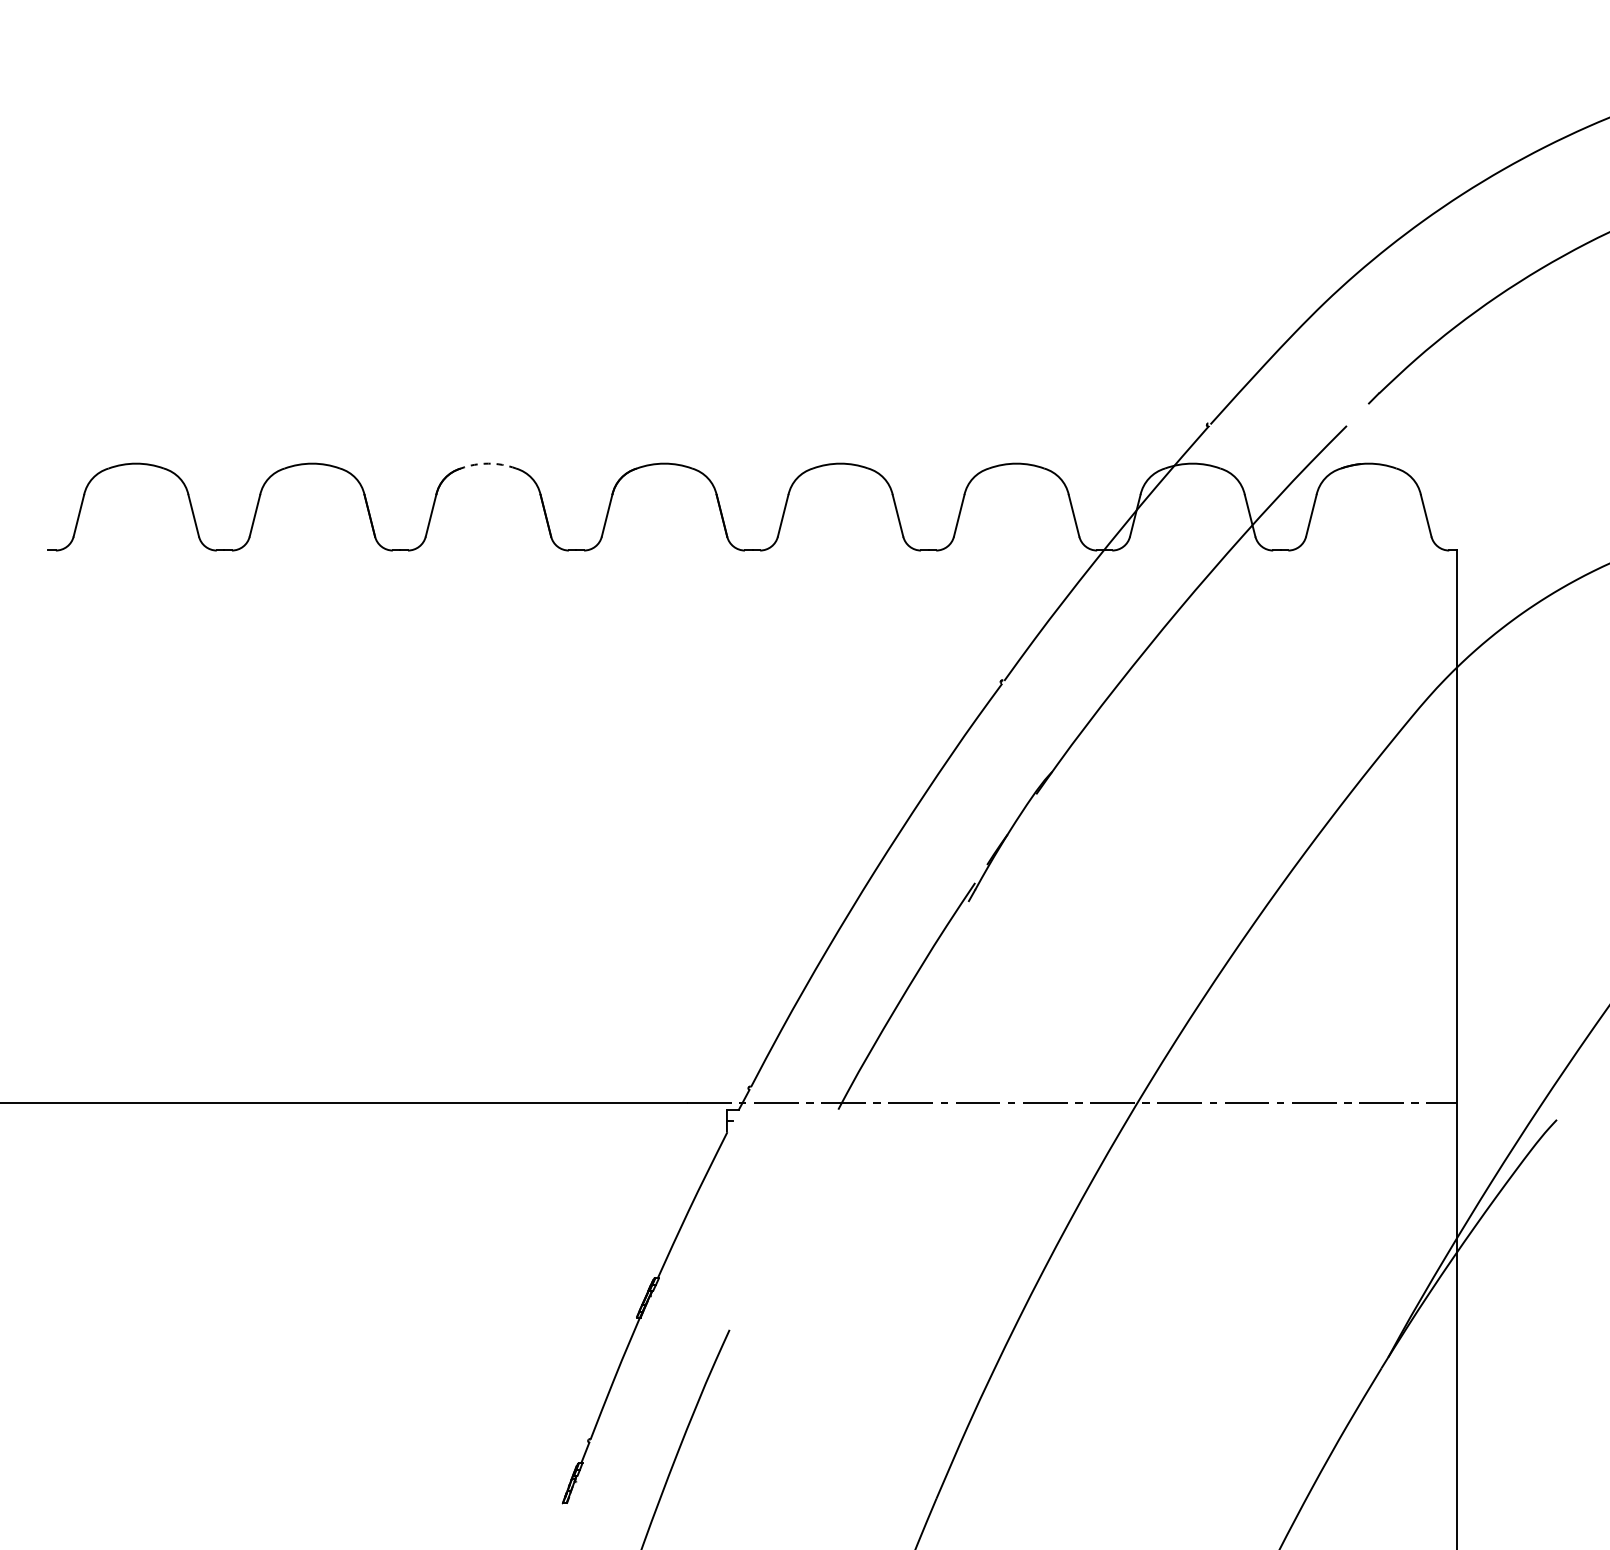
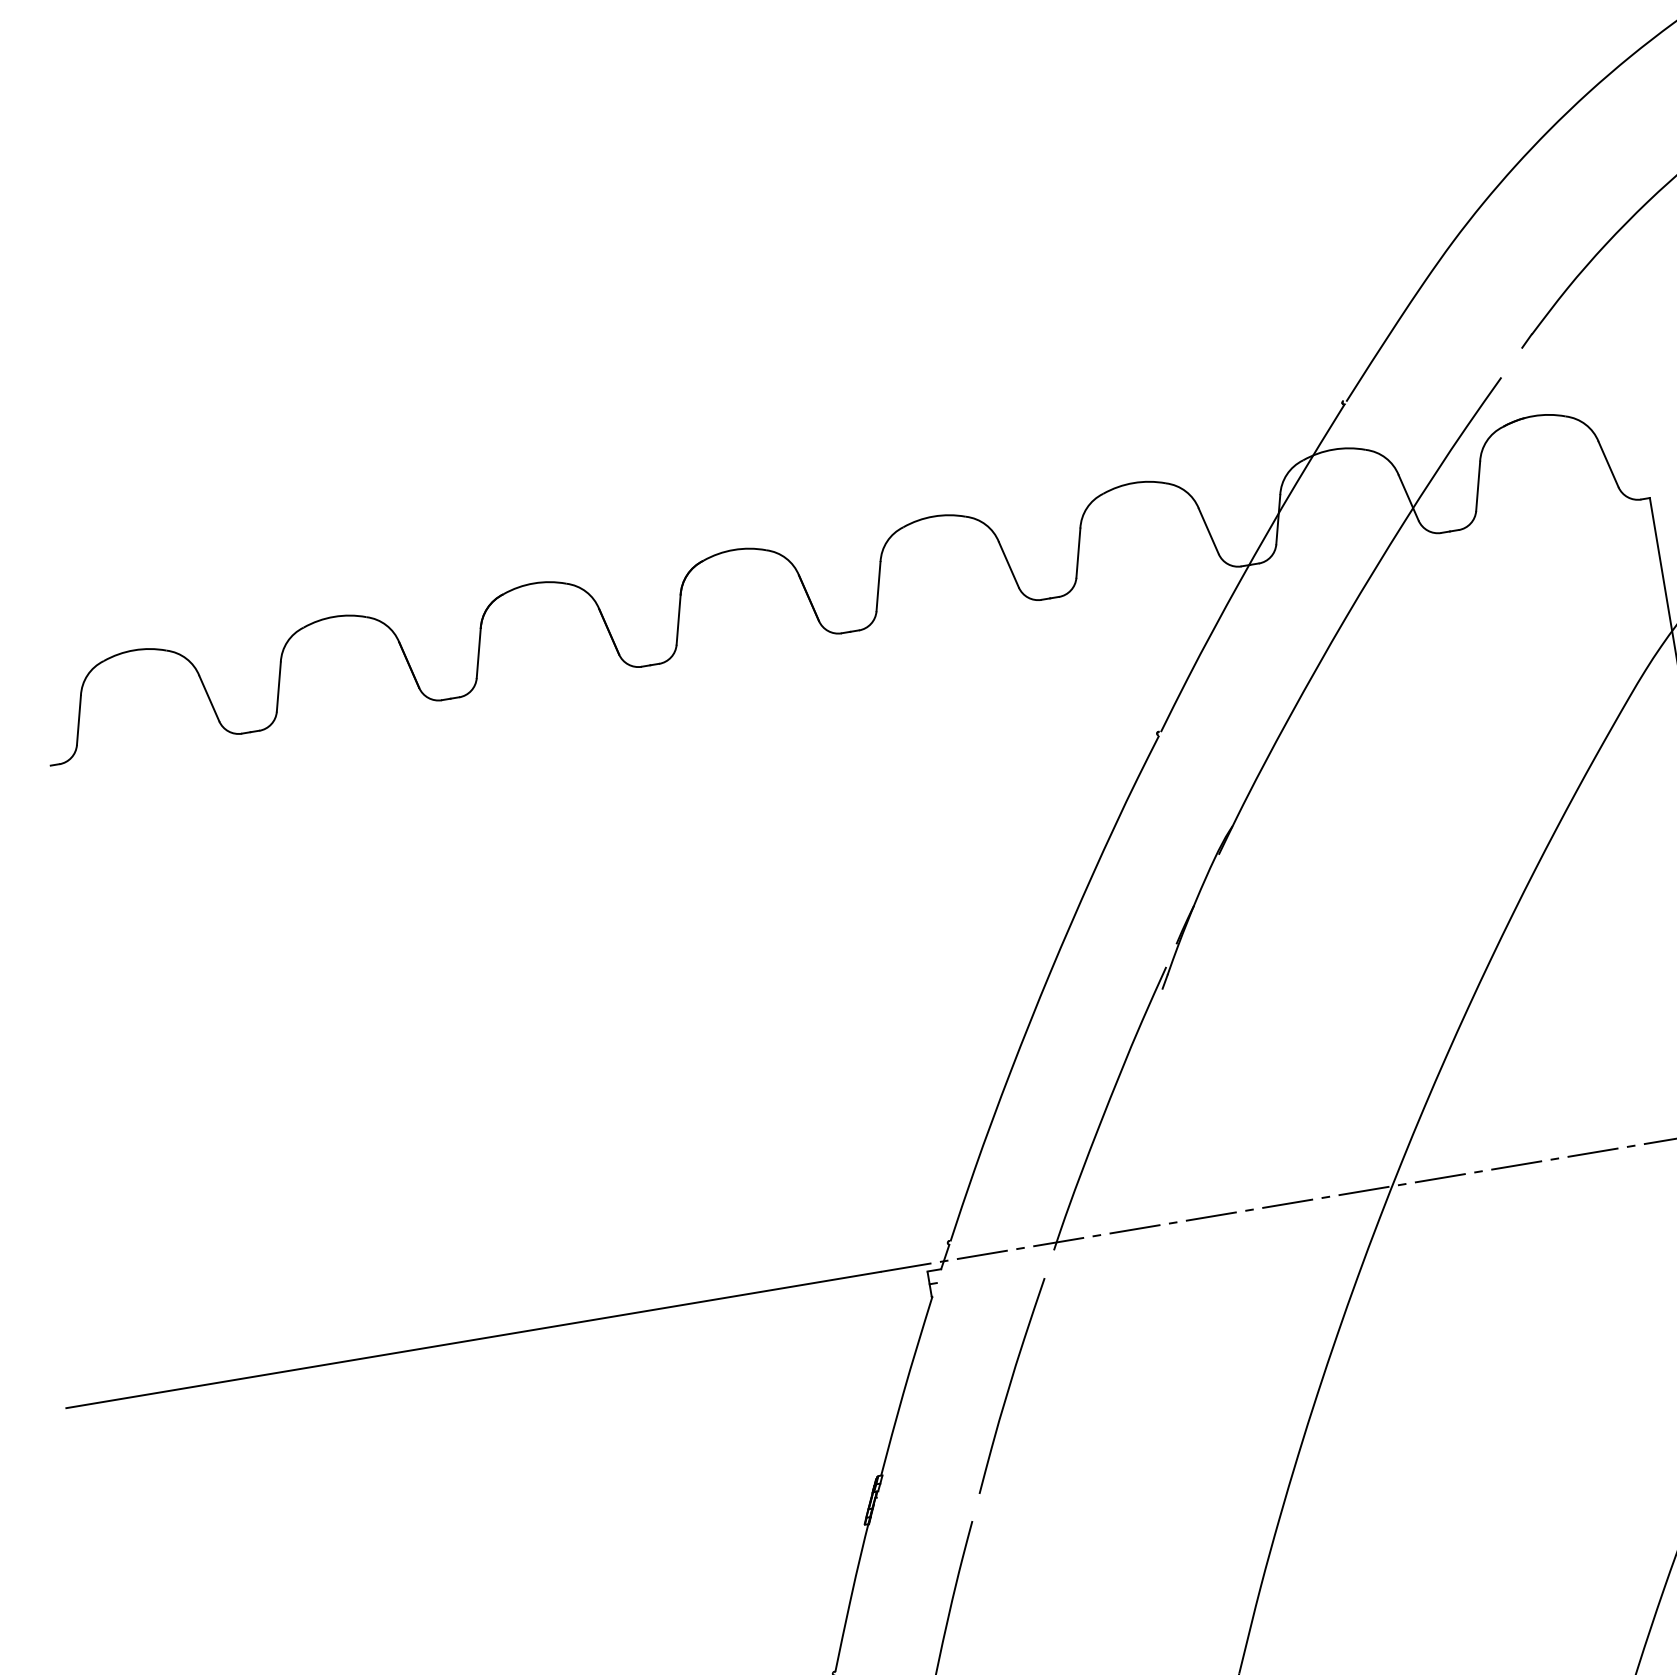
arc: (488, 463) -> (534, 583), dashed -> solid
curve: (782, 1218) -> (1011, 1384), added

